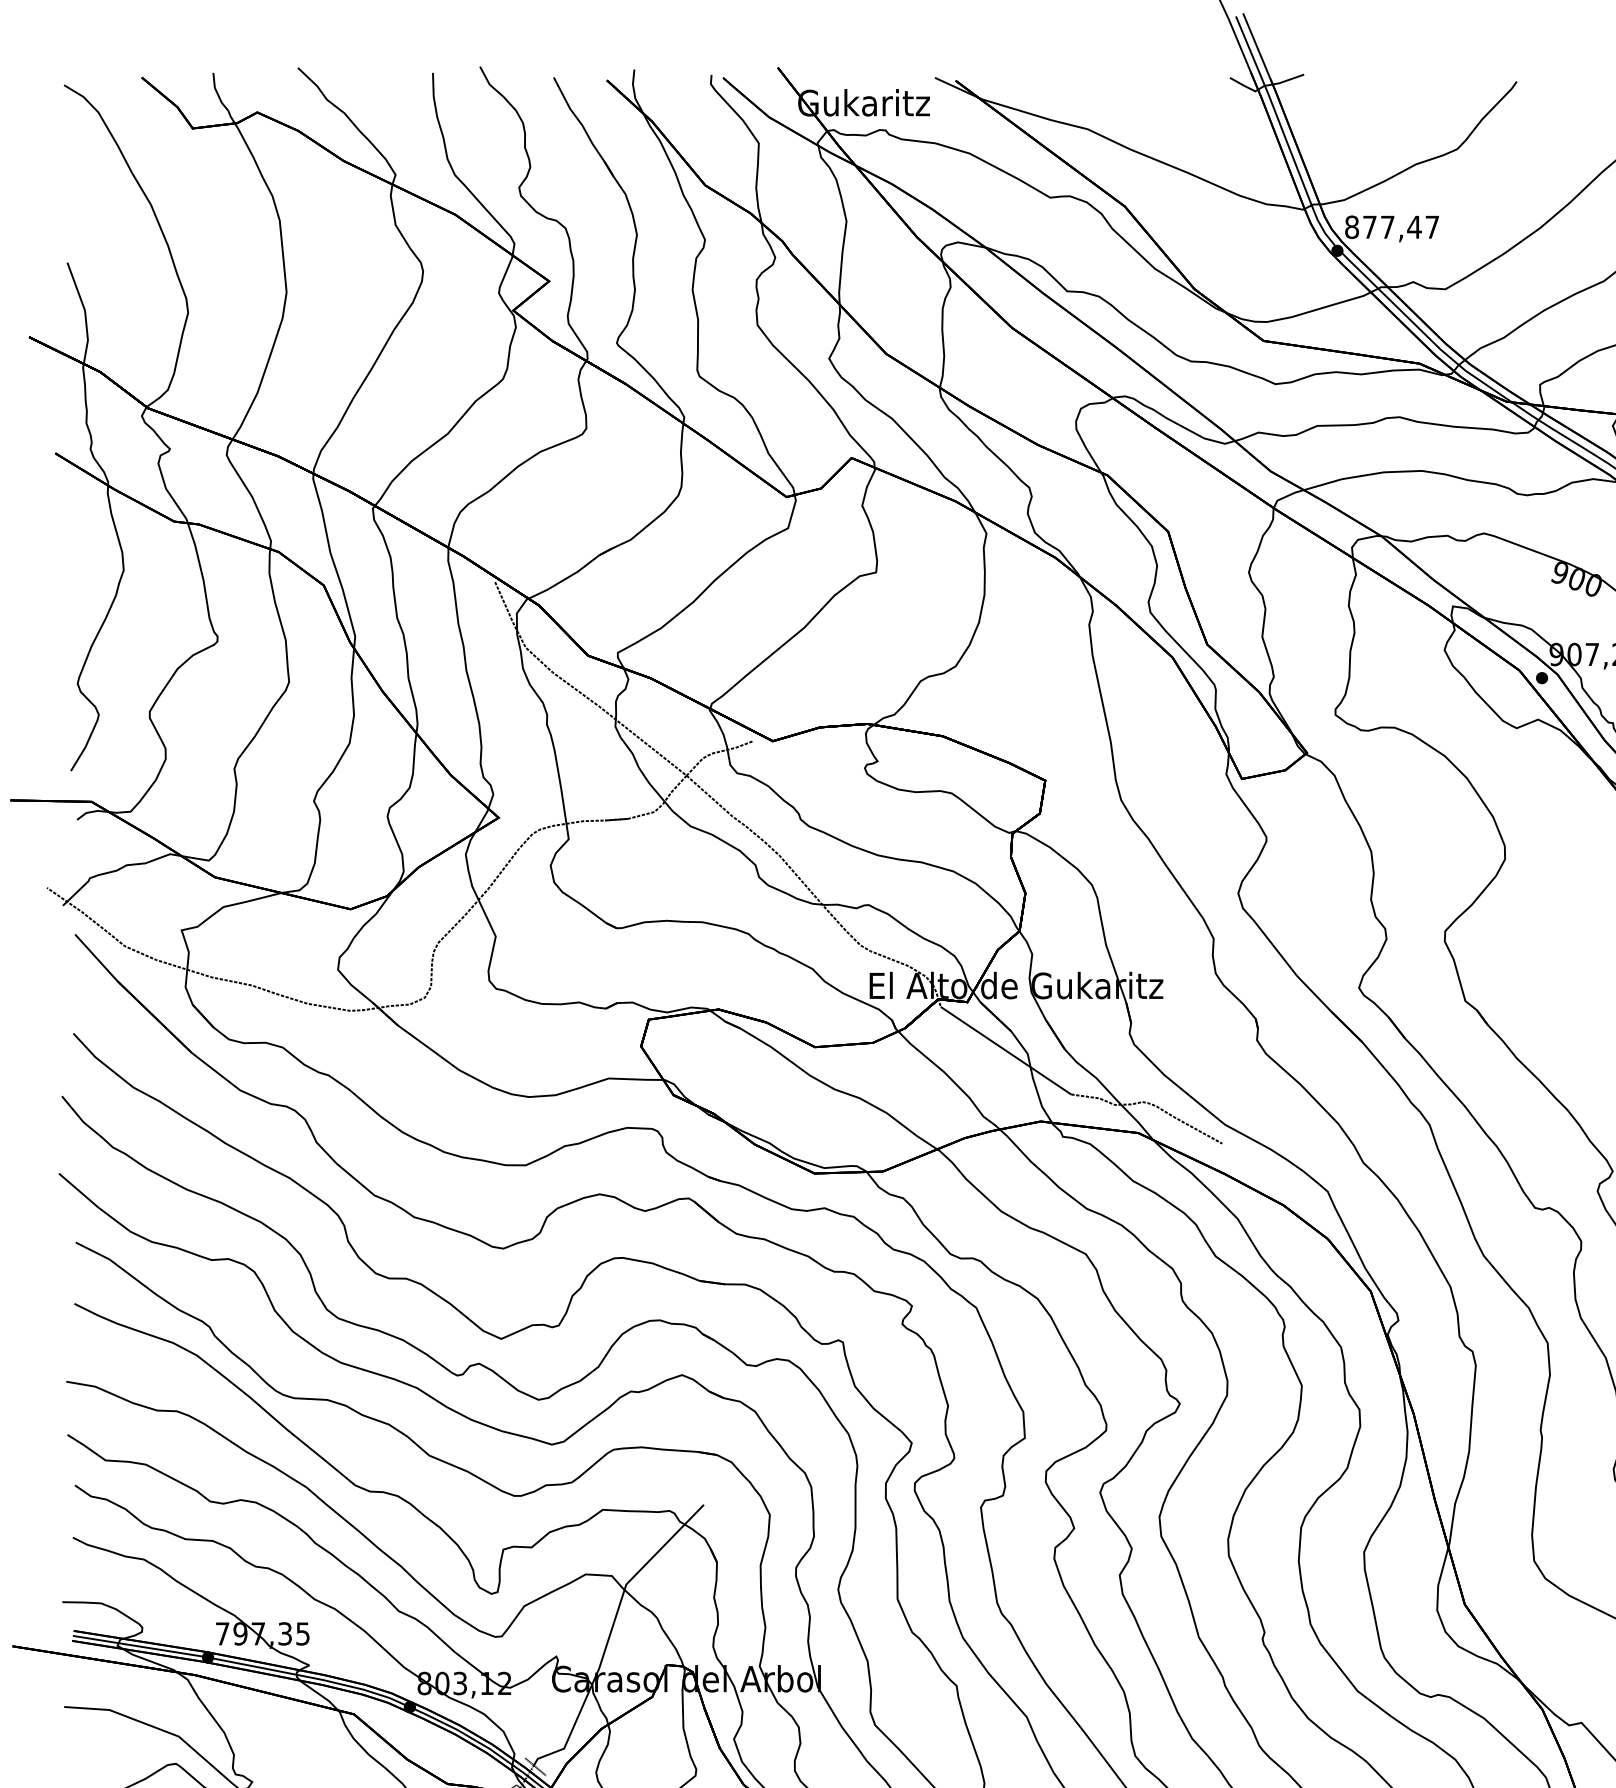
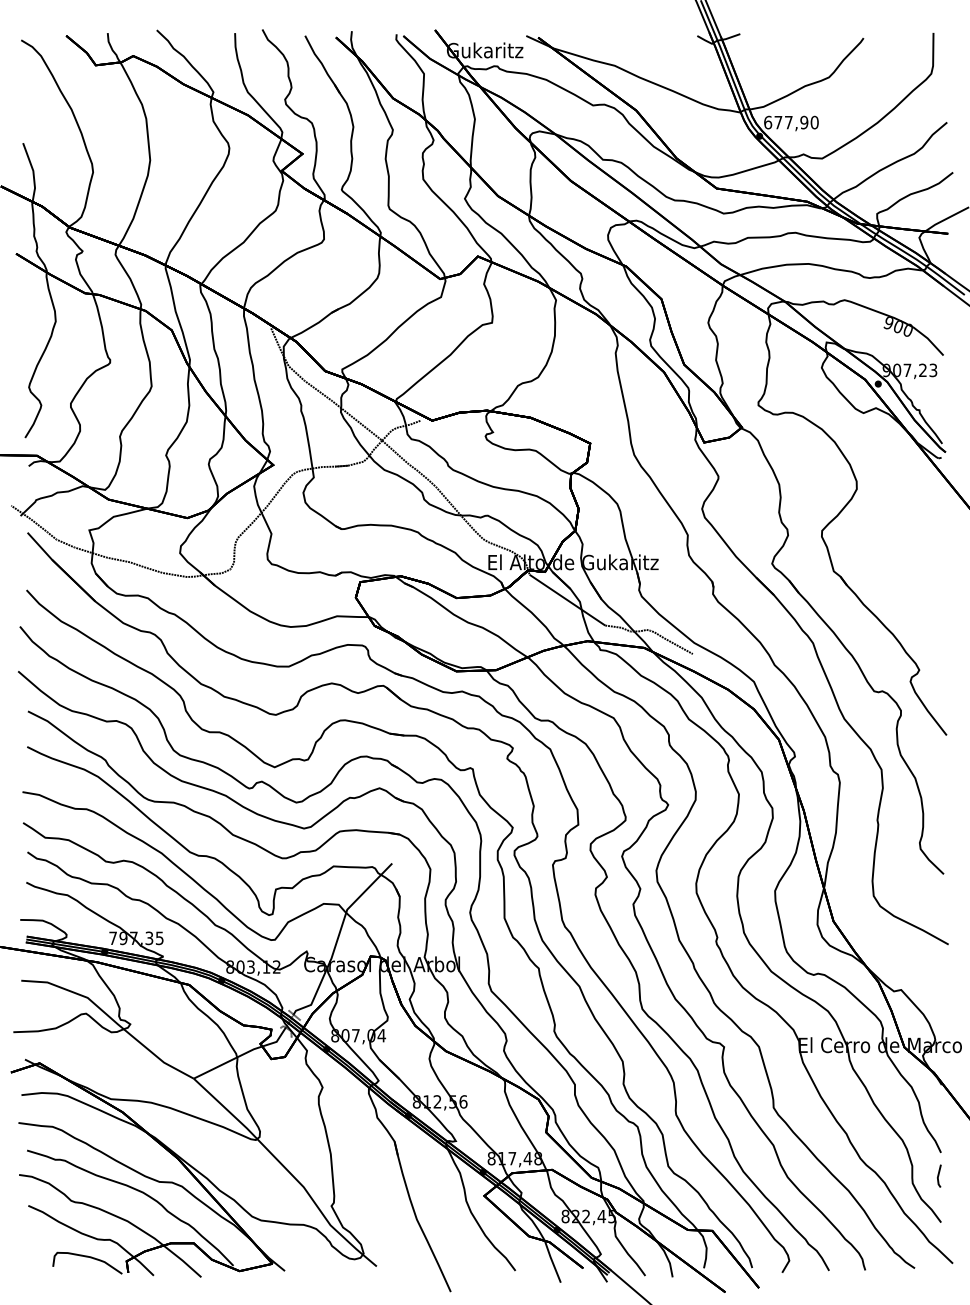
text: (1392, 227) -> (791, 122), 877,47 -> 677,90

